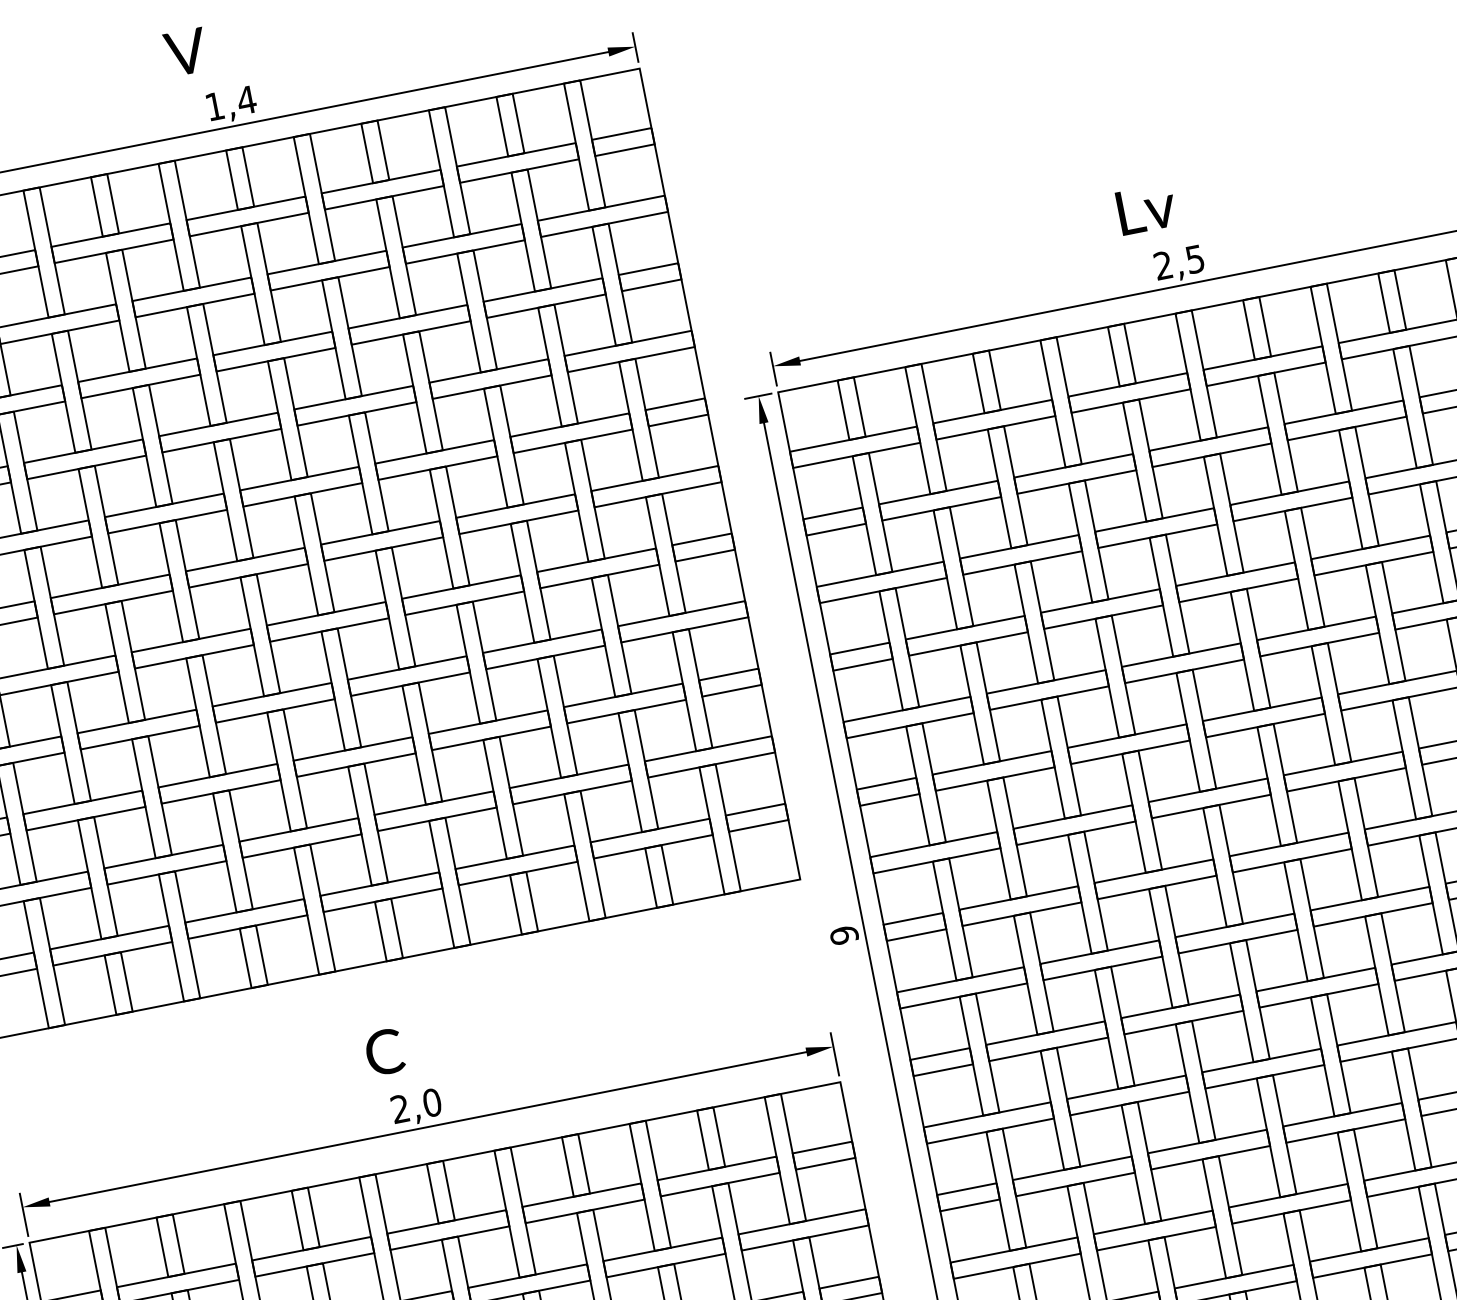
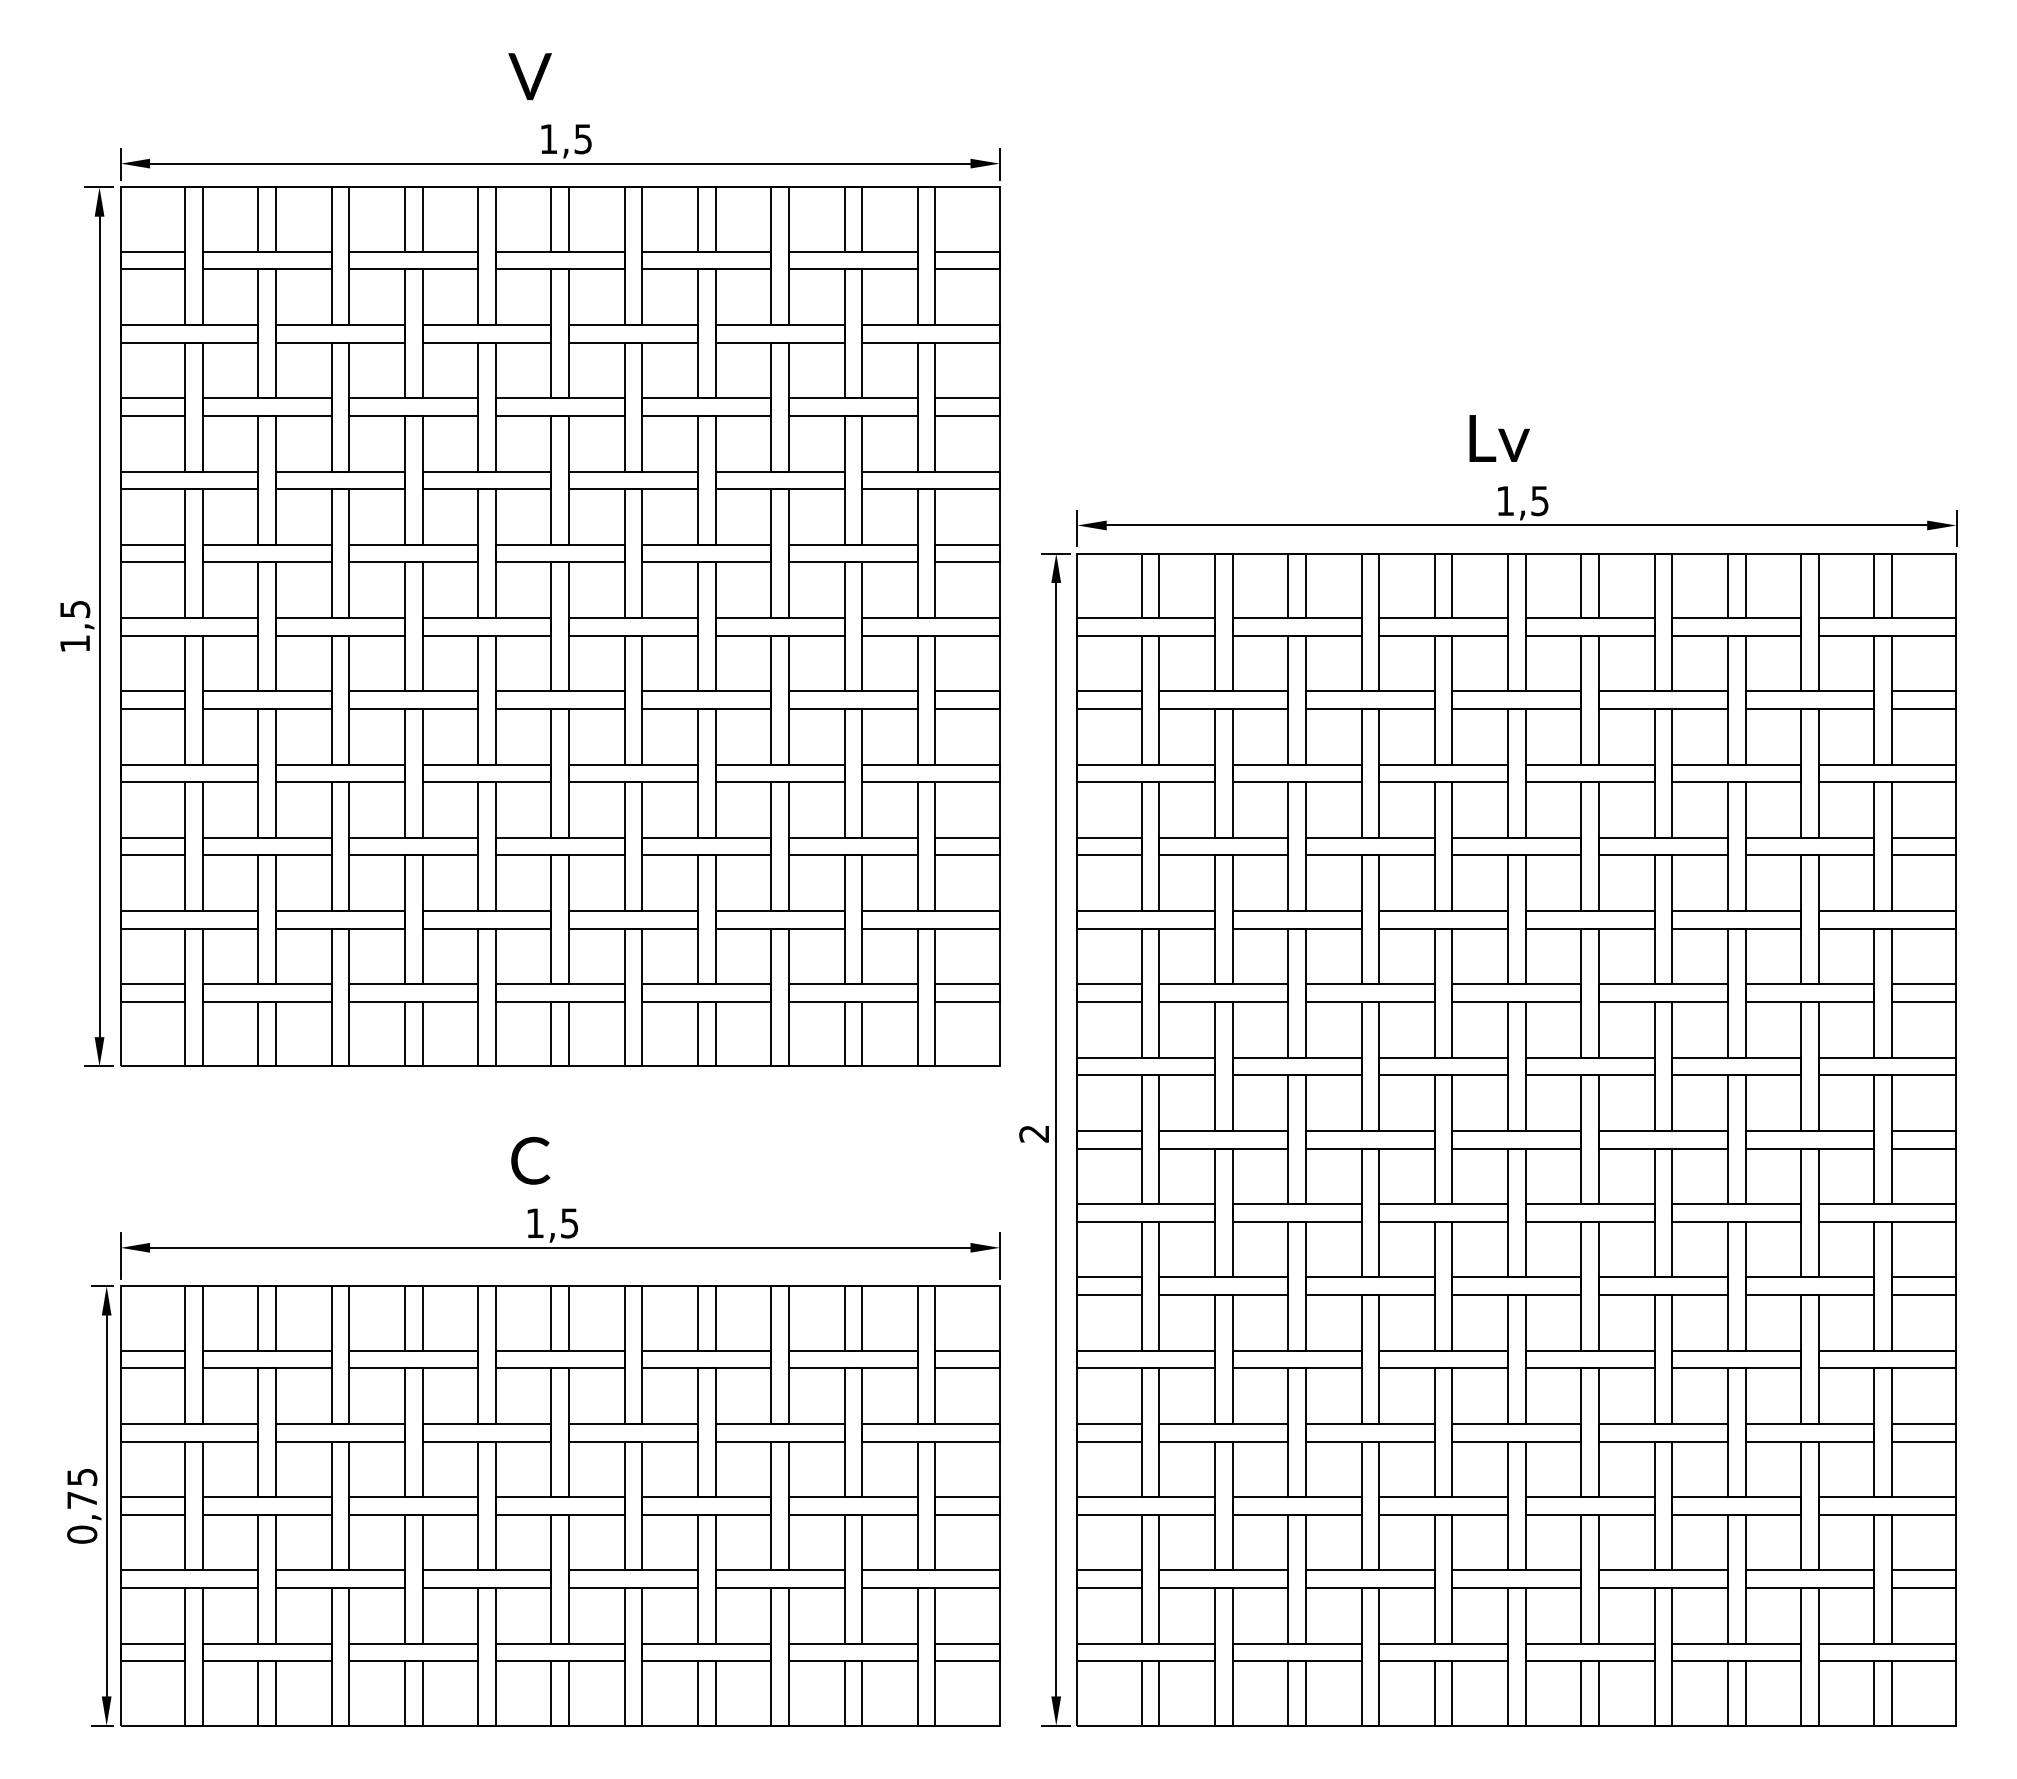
text: (246, 100) -> (582, 139), 1,4 -> 1,5
text: (1162, 265) -> (1504, 500), 2,5 -> 1,5
text: (844, 934) -> (1034, 1133), 9 -> 2
text: (416, 1106) -> (552, 1223), 2,0 -> 1,5

